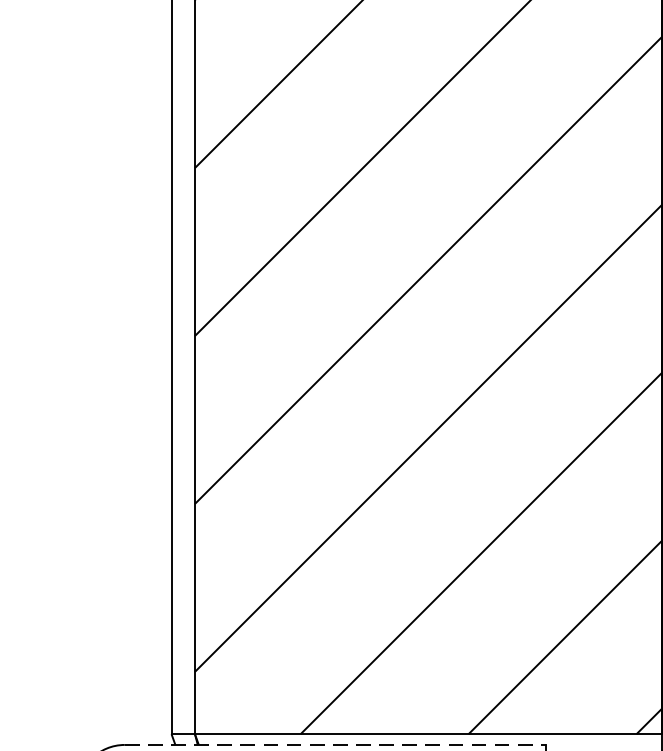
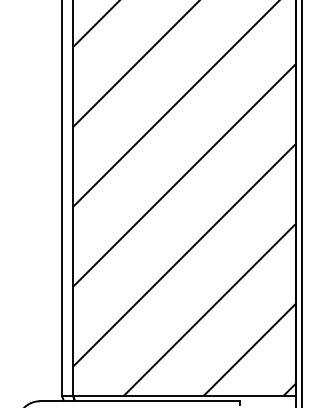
line: (336, 745) -> (140, 401), dashed -> solid

